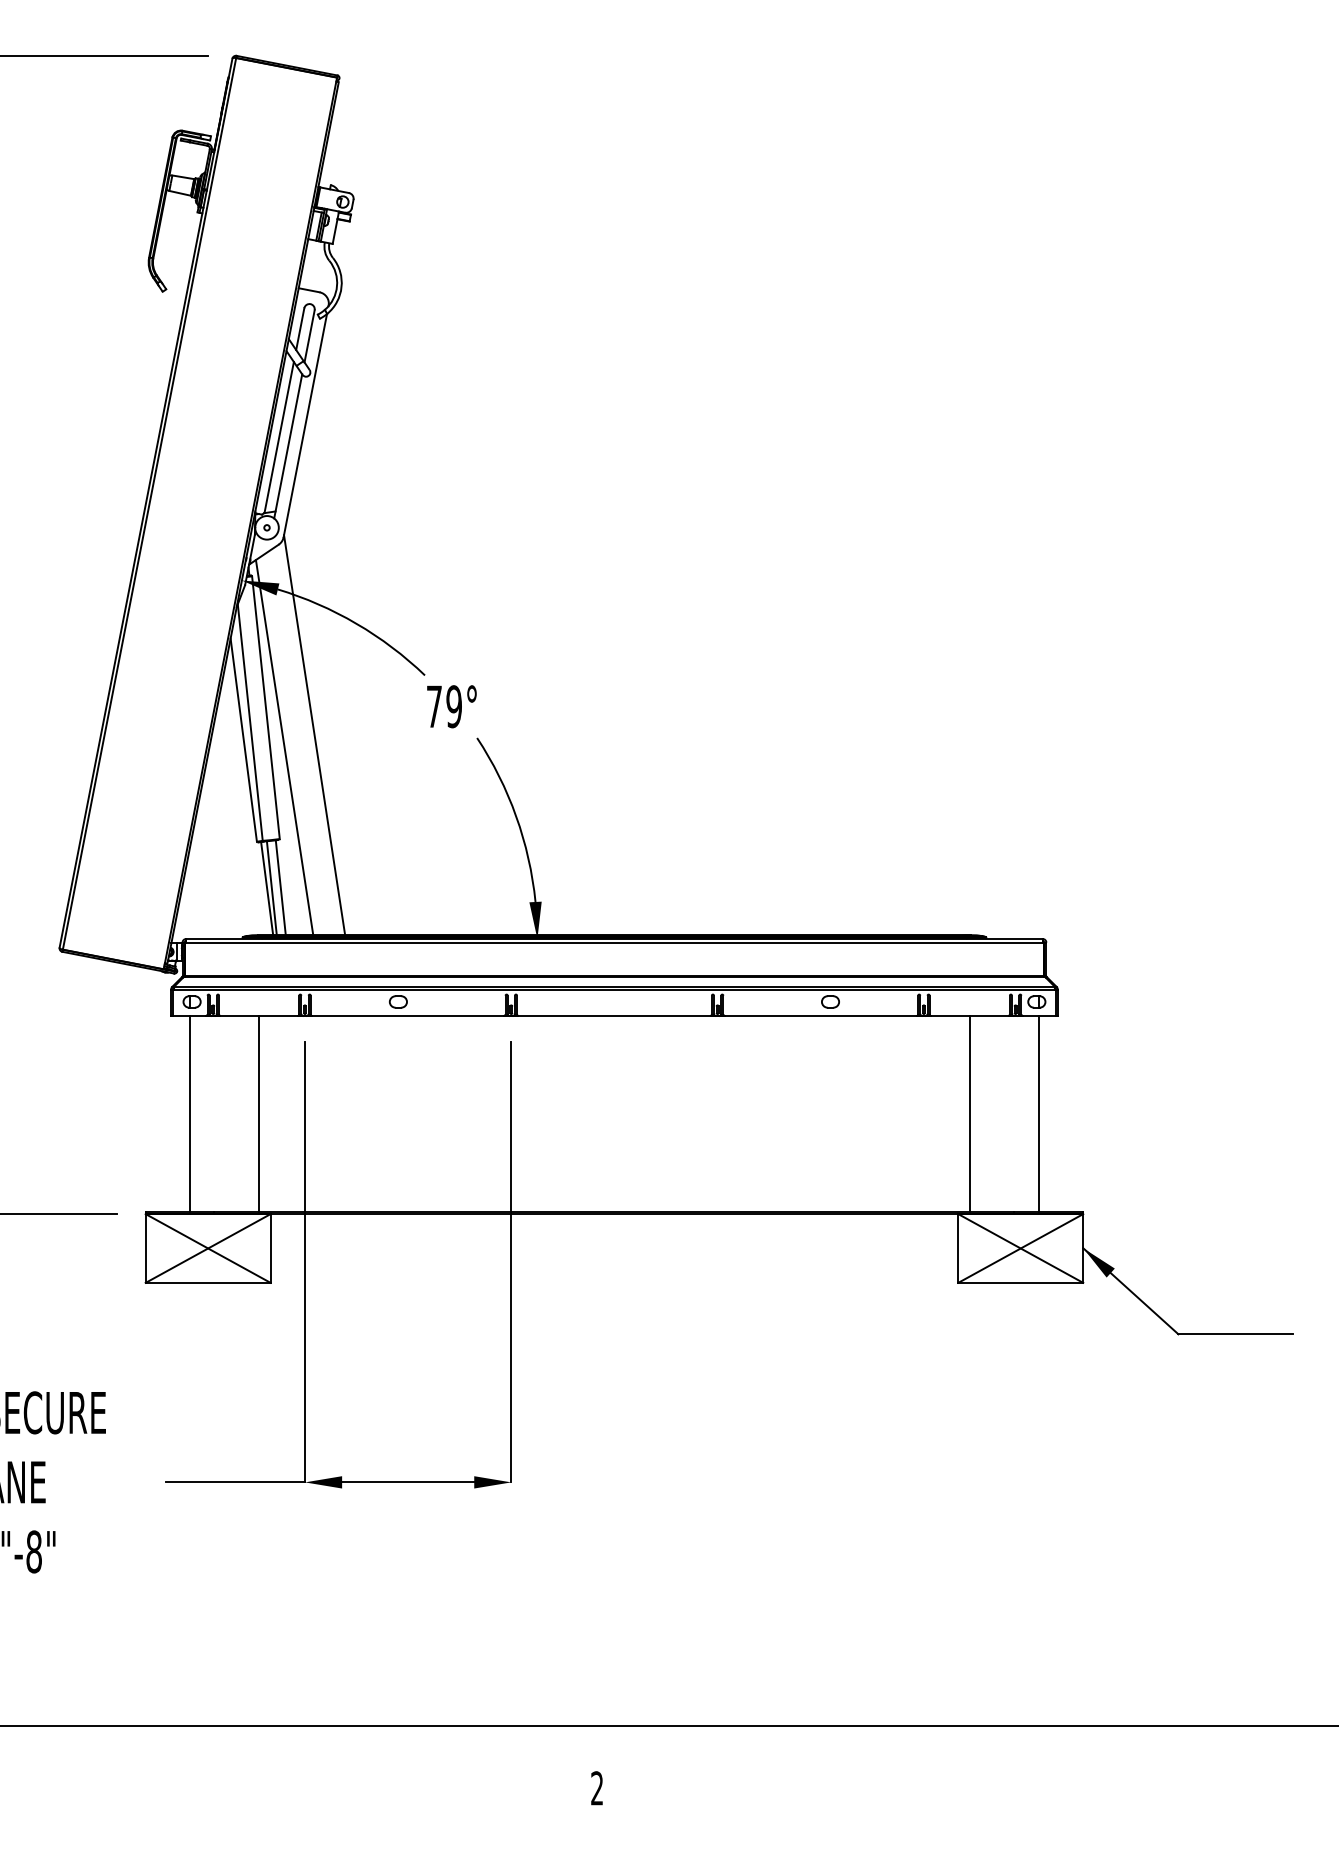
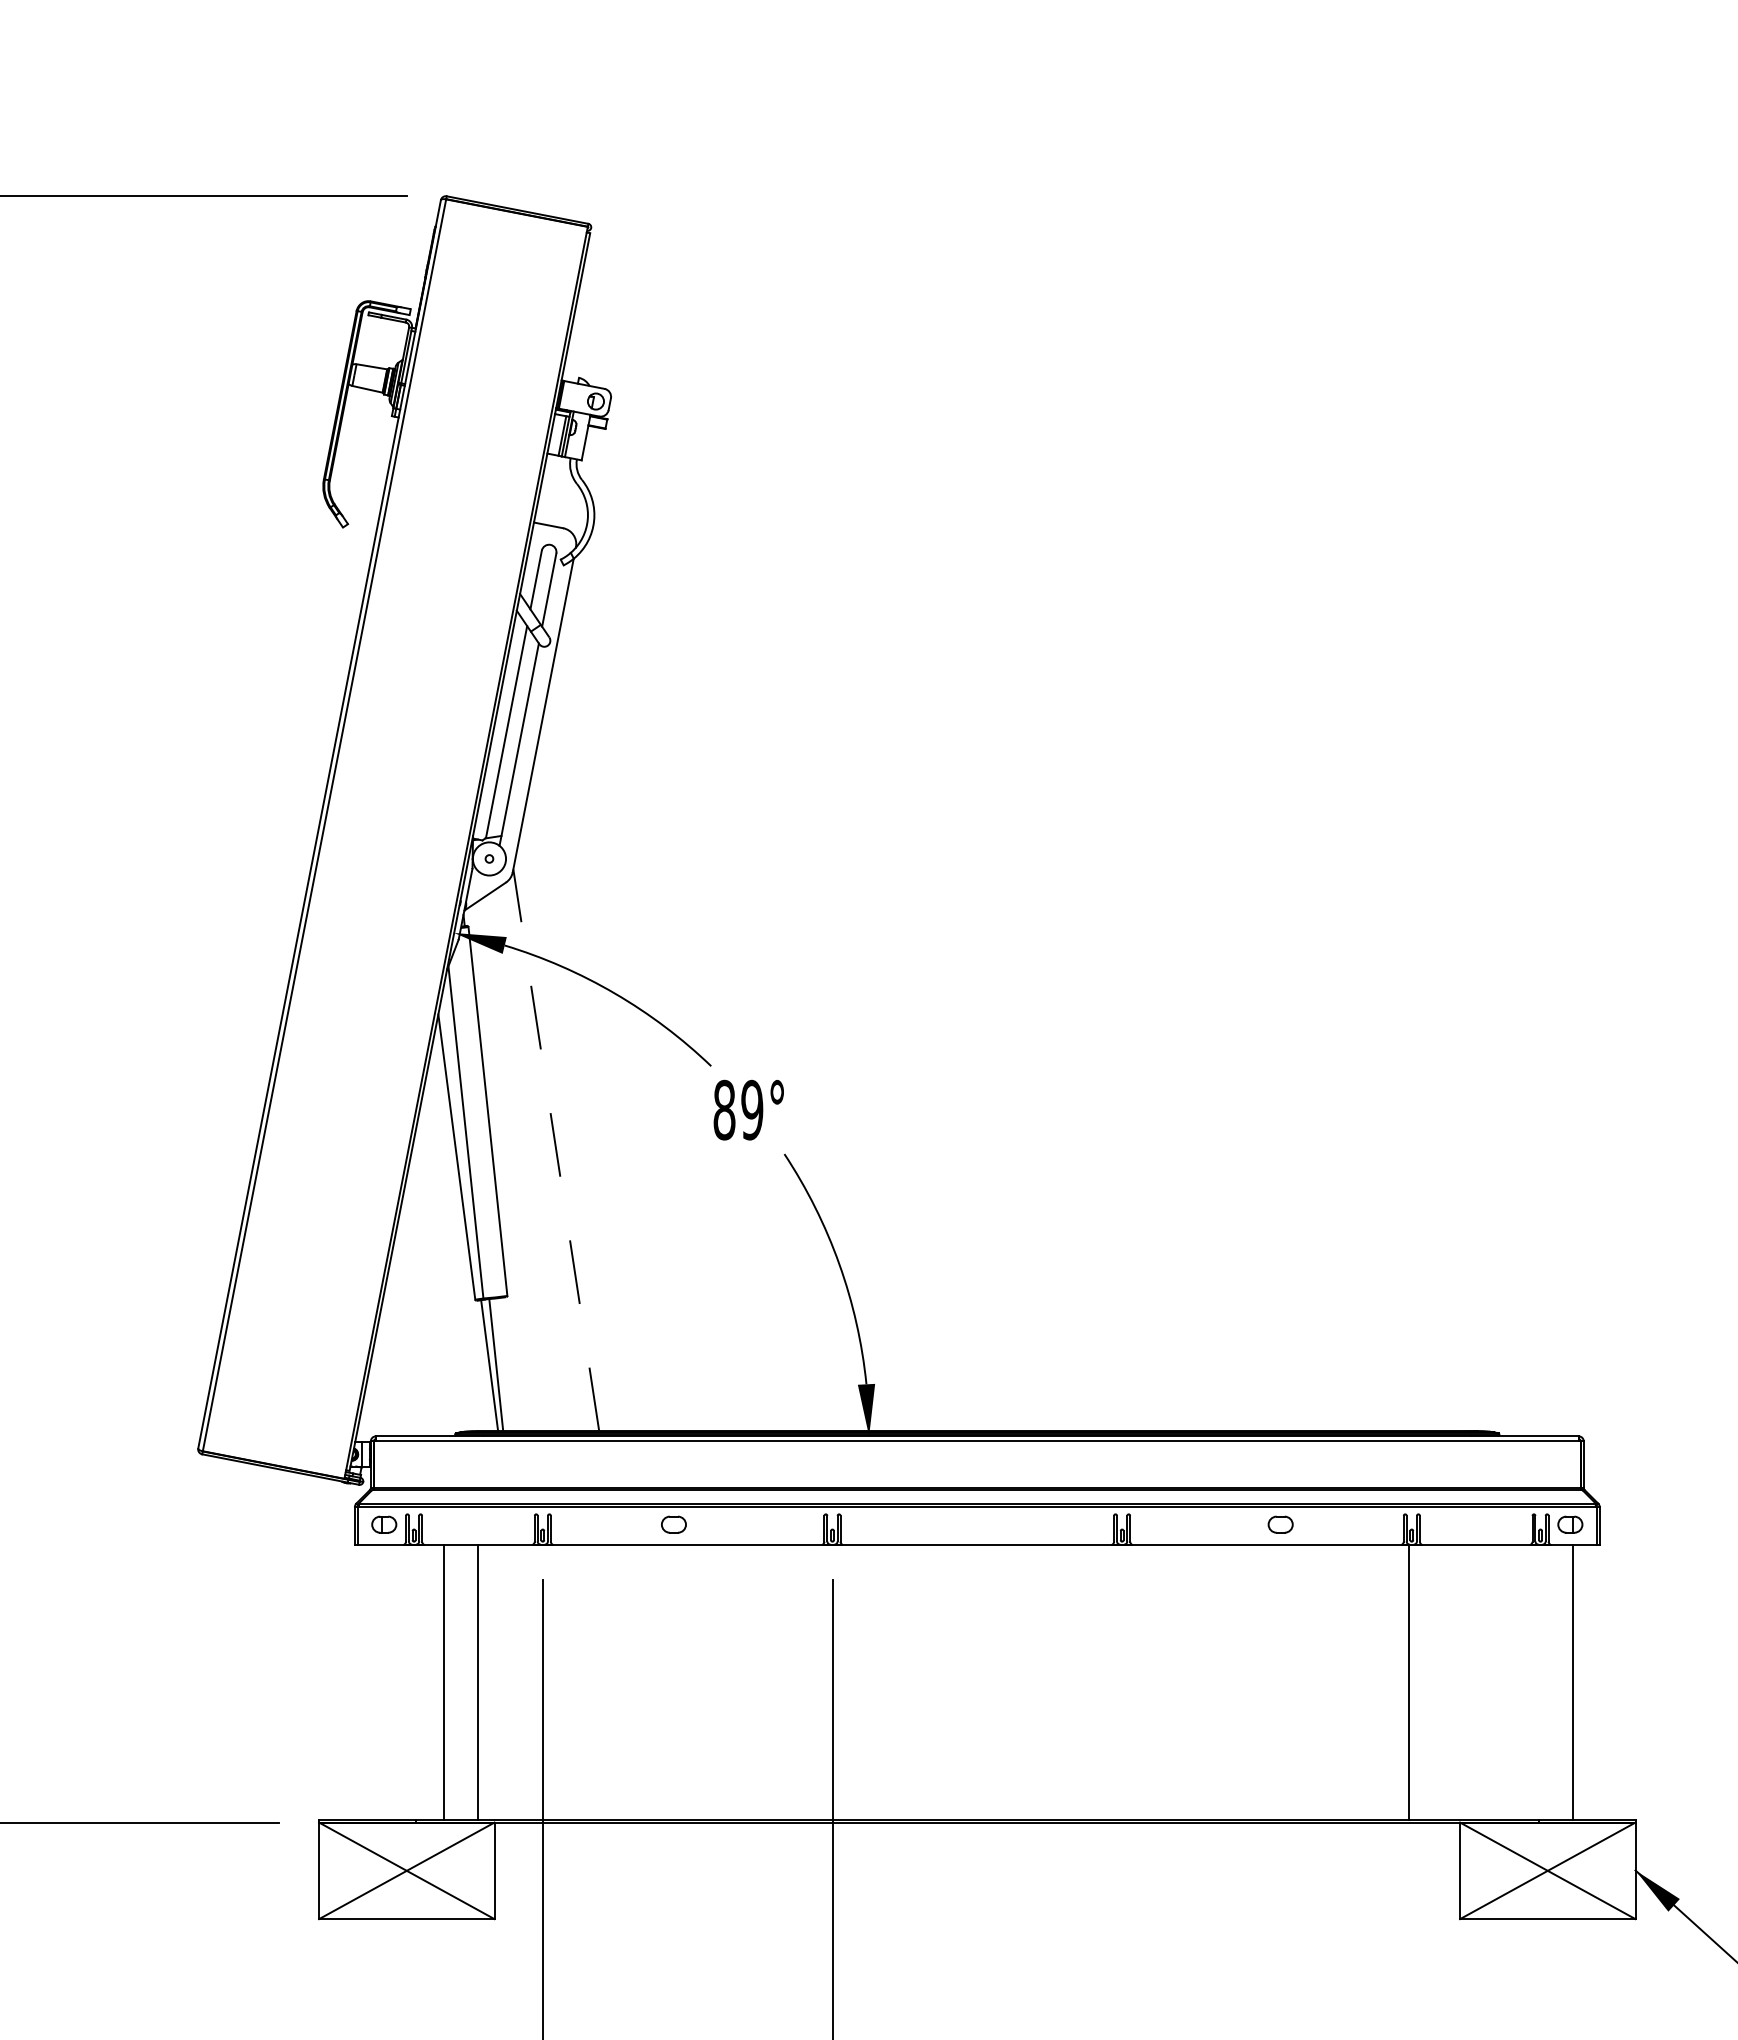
text: (434, 706) -> (724, 1109), 79° -> 89°
line: (314, 734) -> (556, 1149), solid -> dashed
line: (284, 747) -> (514, 1167), removed
line: (280, 887) -> (508, 1363), removed
line: (190, 1114) -> (443, 1682), moved
line: (969, 1114) -> (1408, 1682), moved

